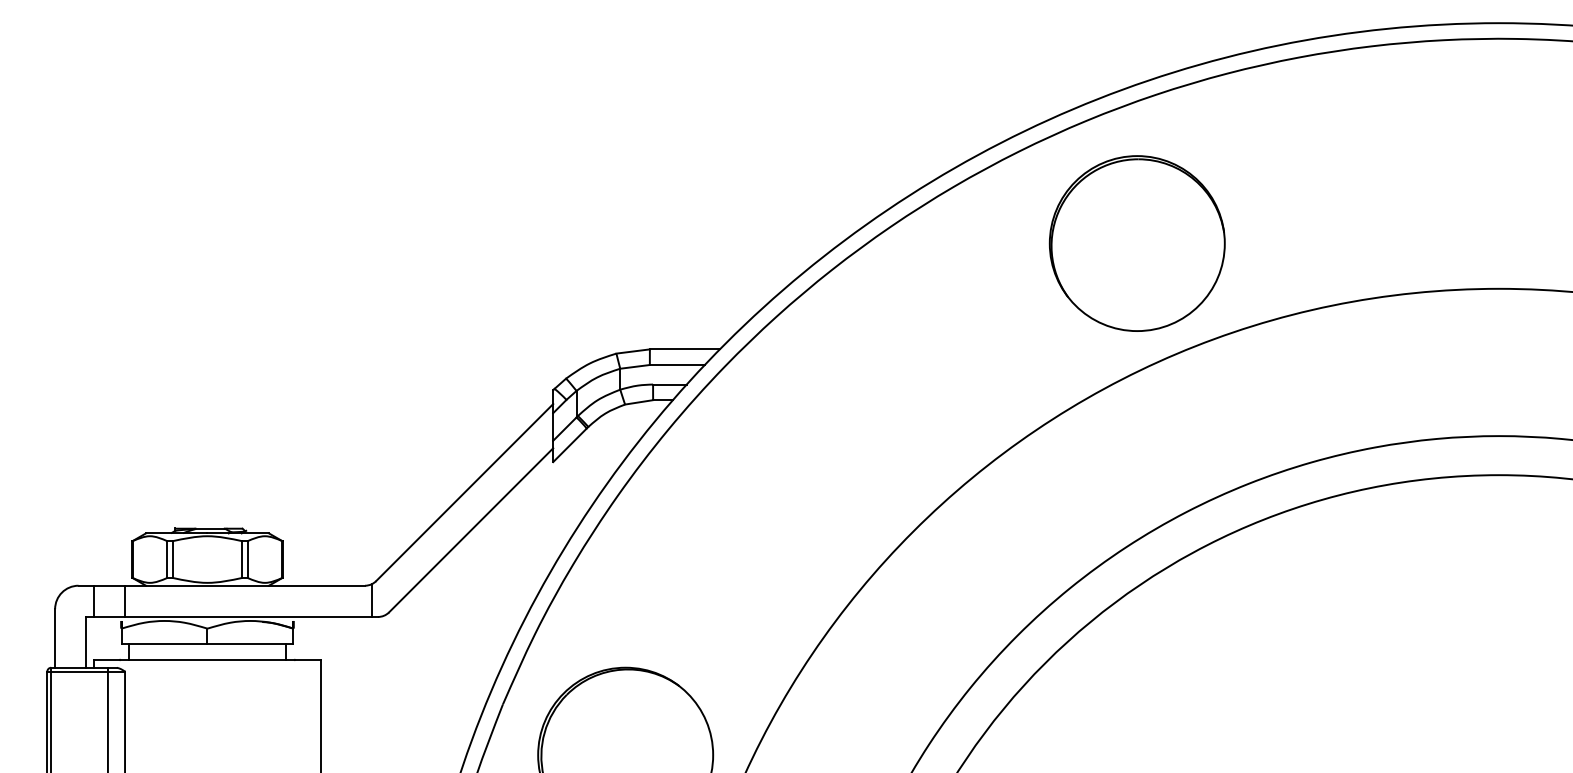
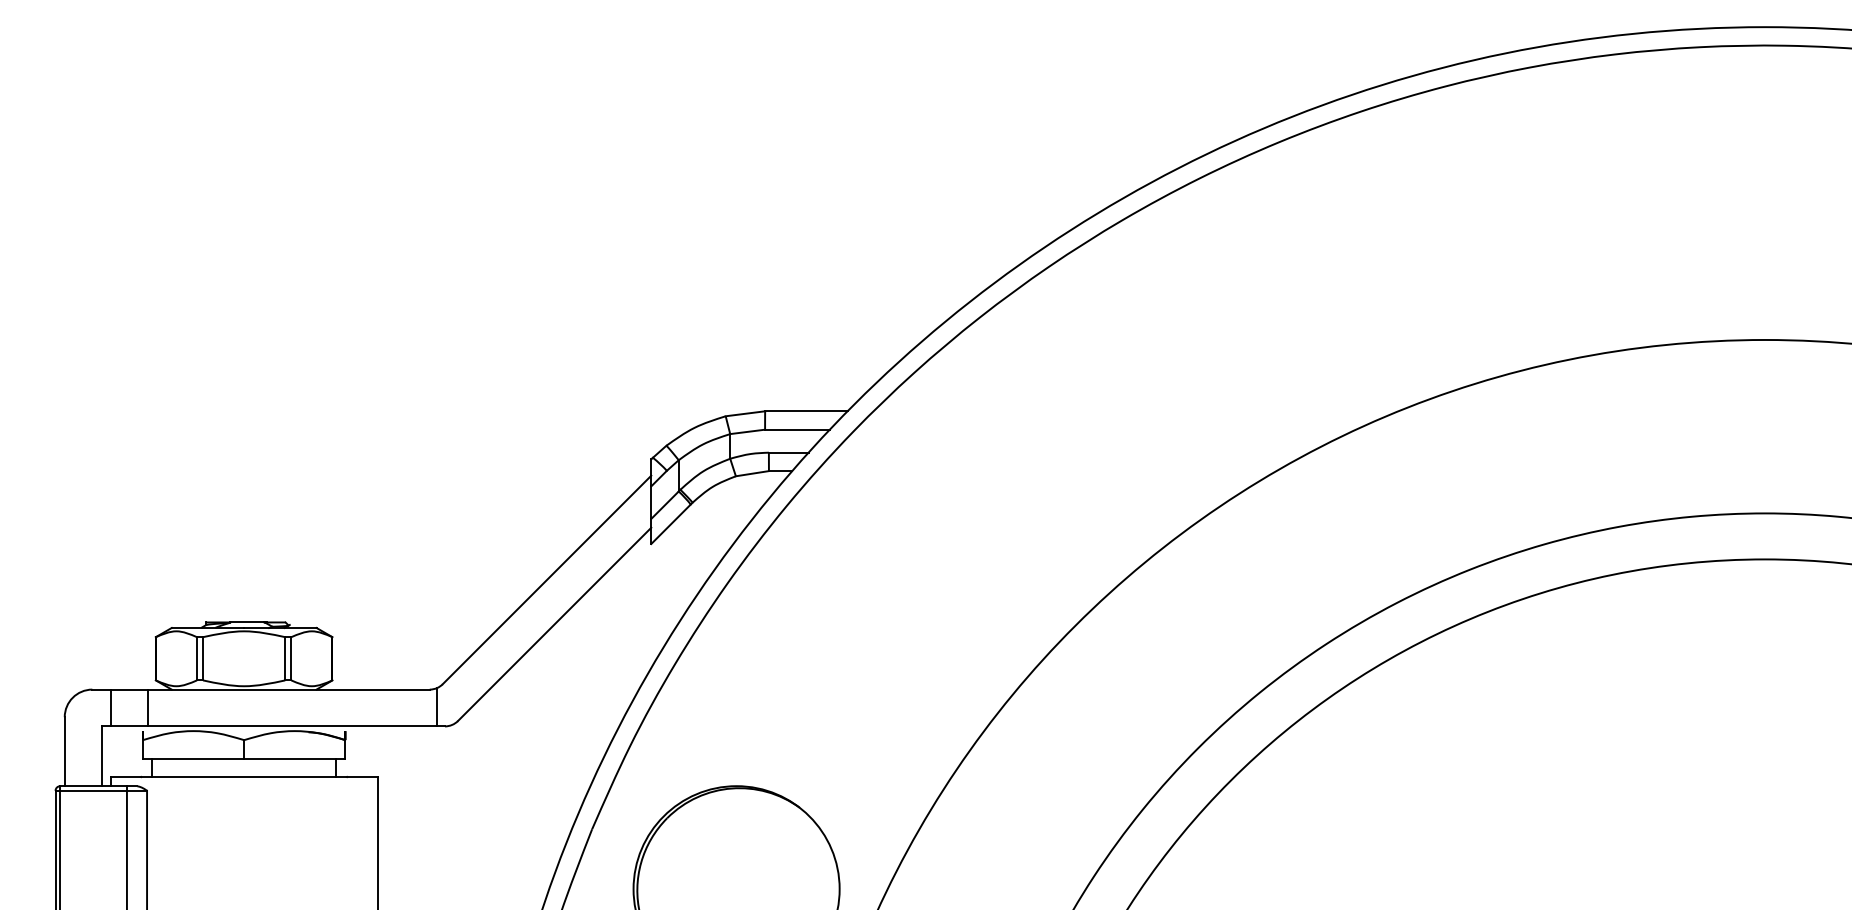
part: (1137, 243) -> (1339, 286), removed

